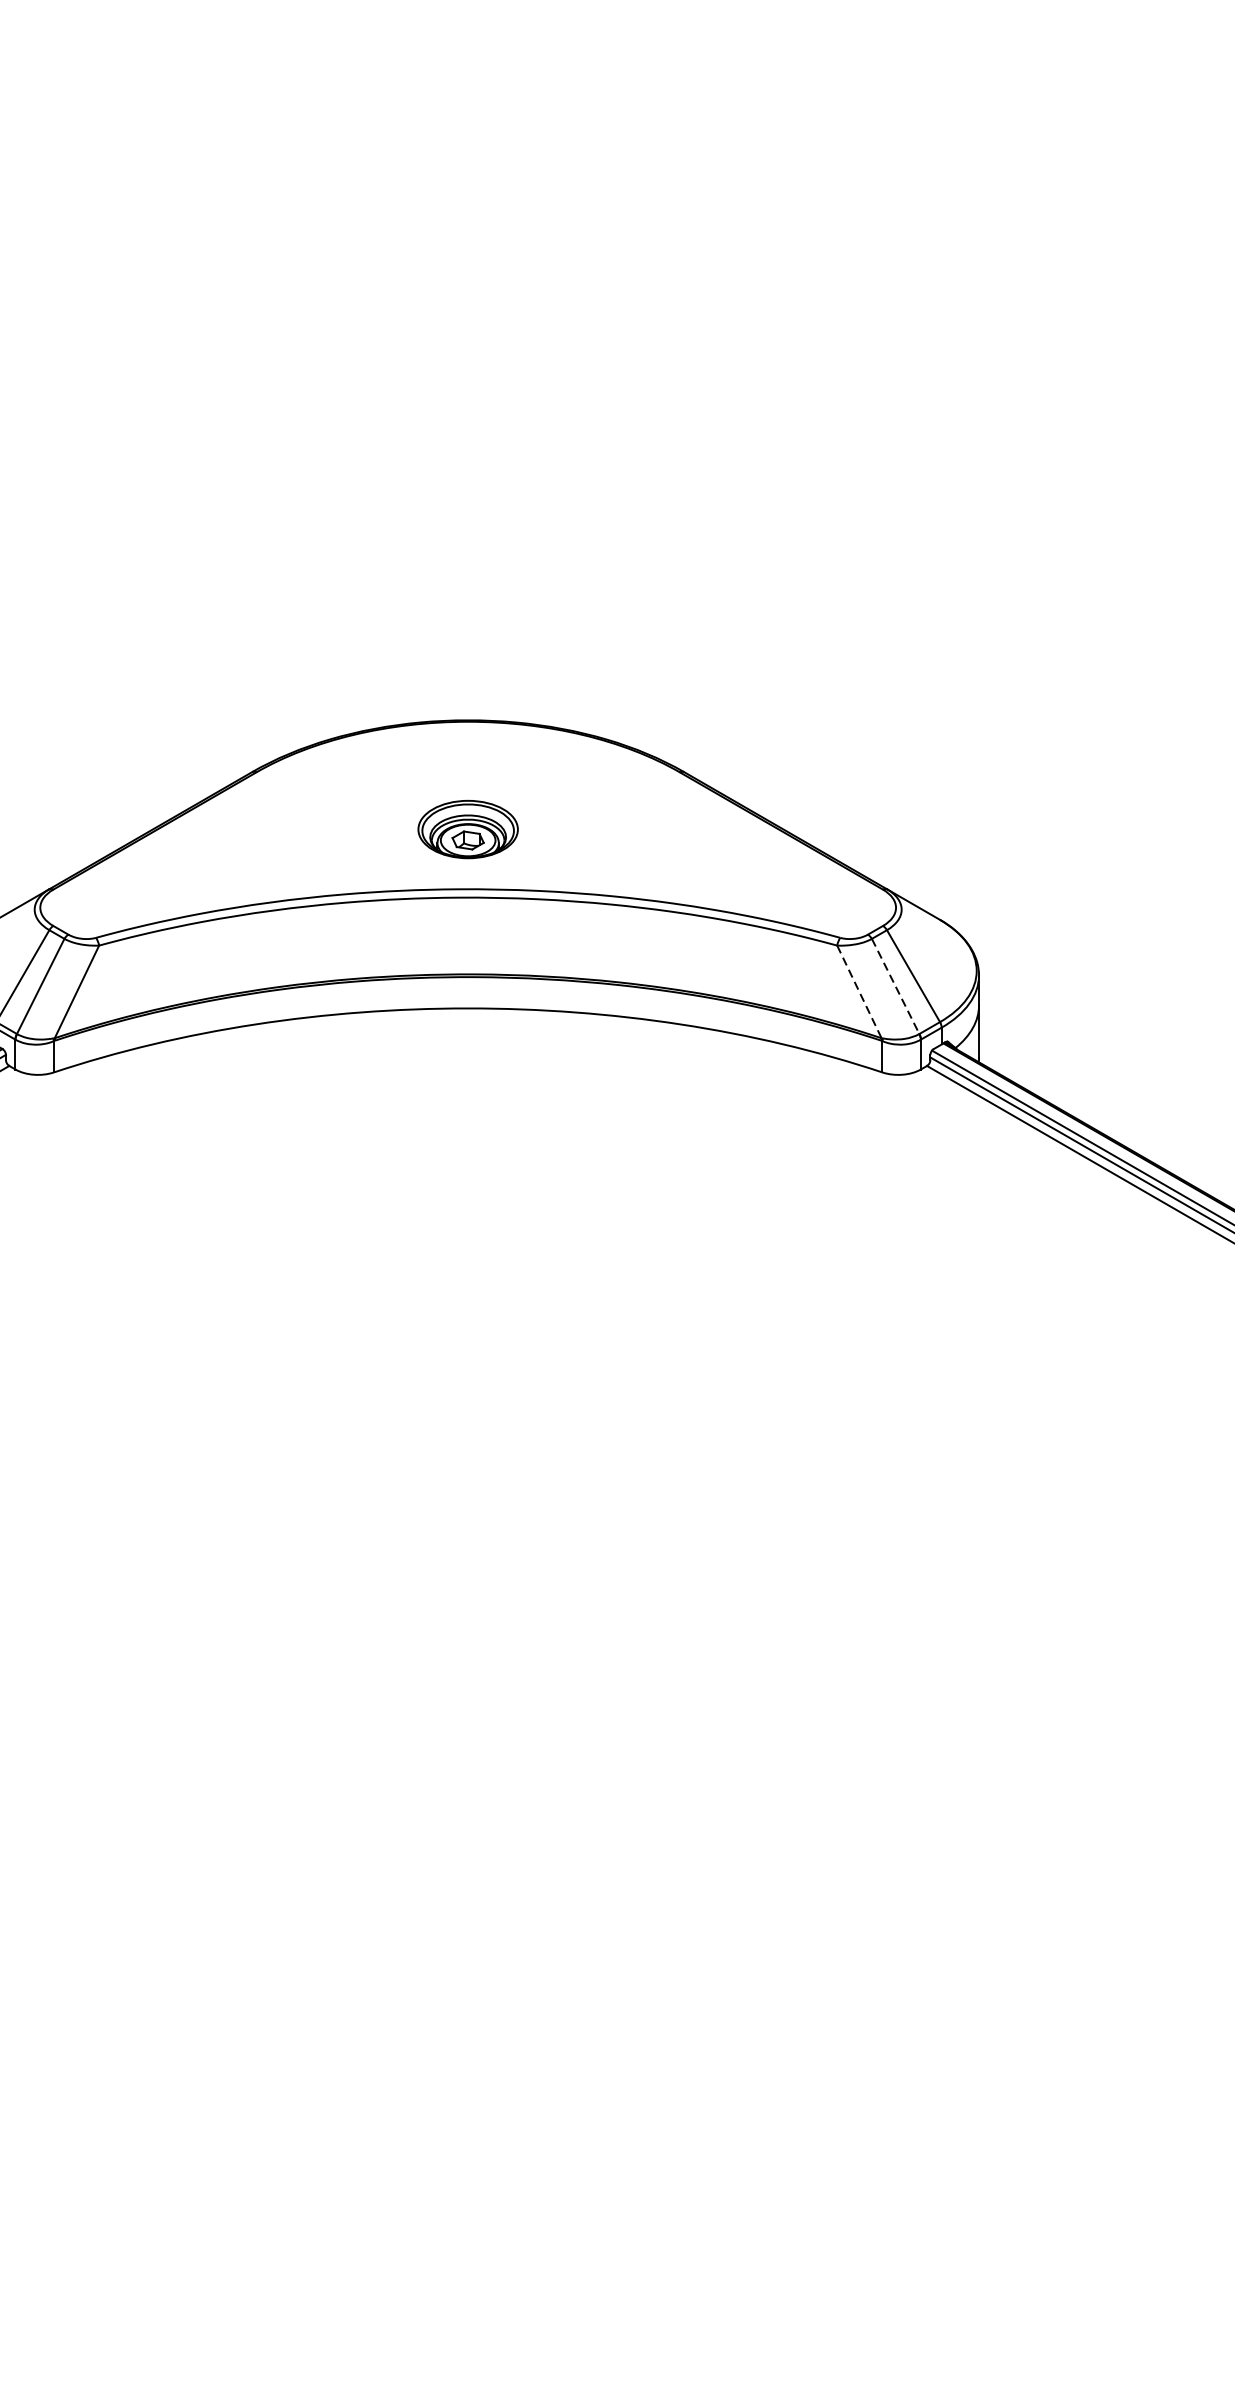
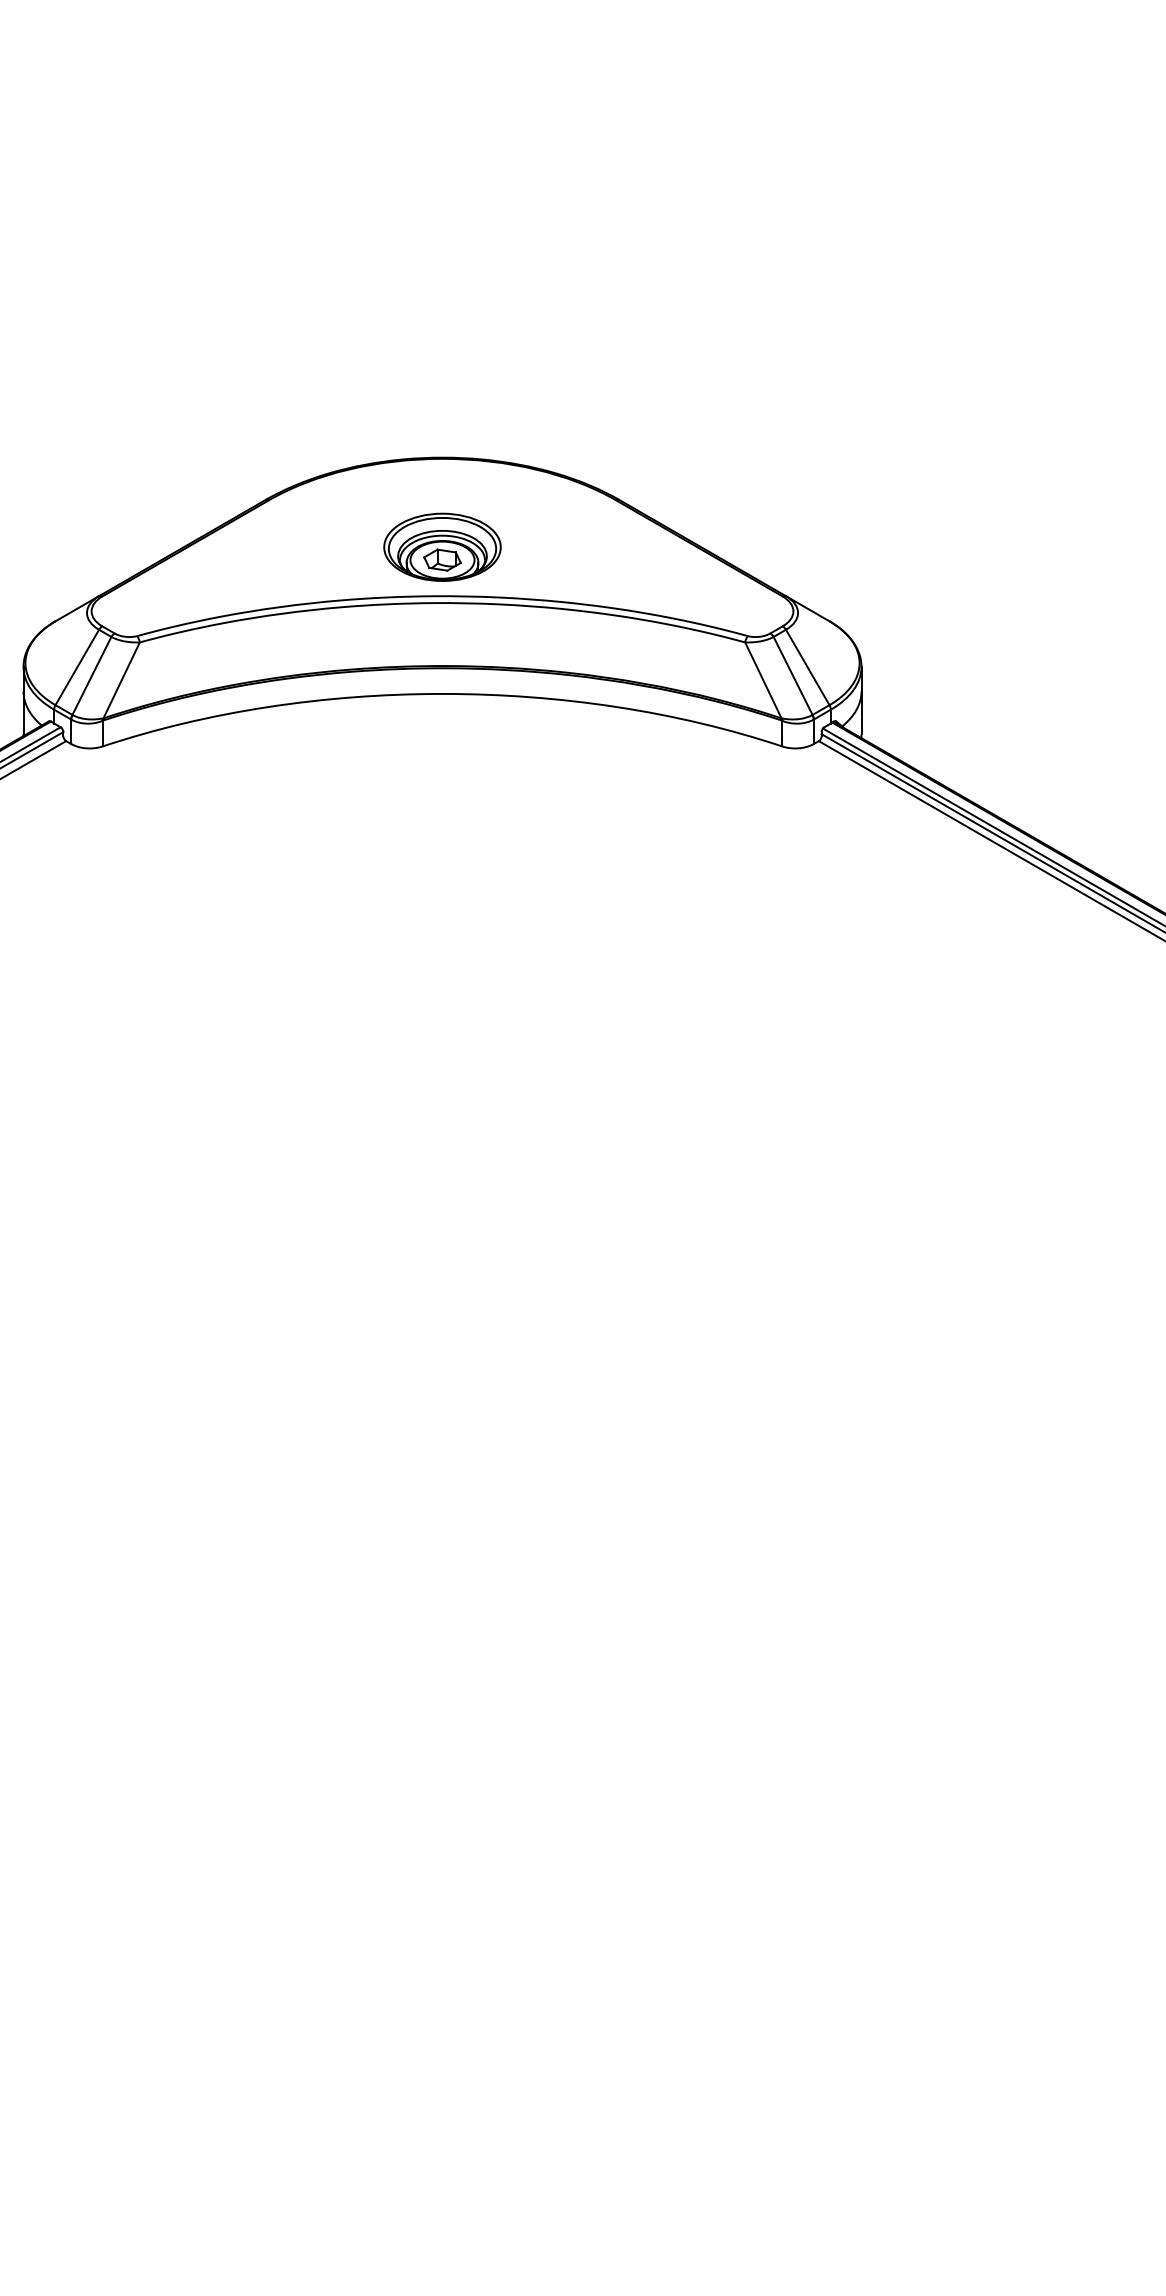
part: (468, 828) -> (442, 546), size x1.43
line: (896, 985) -> (793, 675), dashed -> solid
line: (859, 992) -> (763, 680), dashed -> solid

